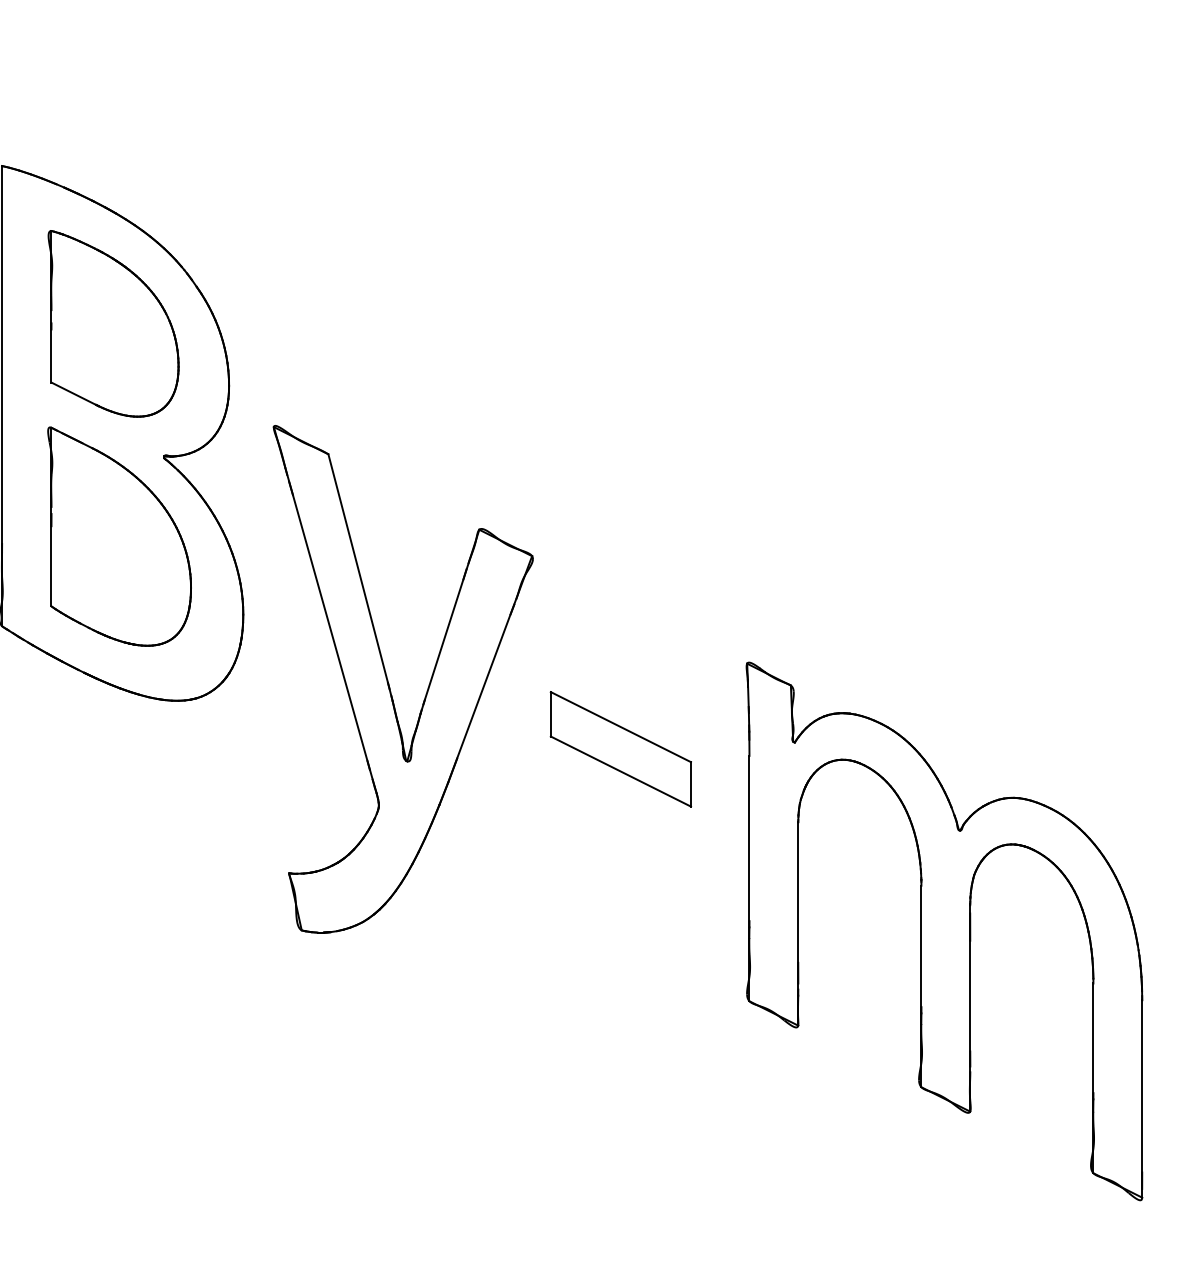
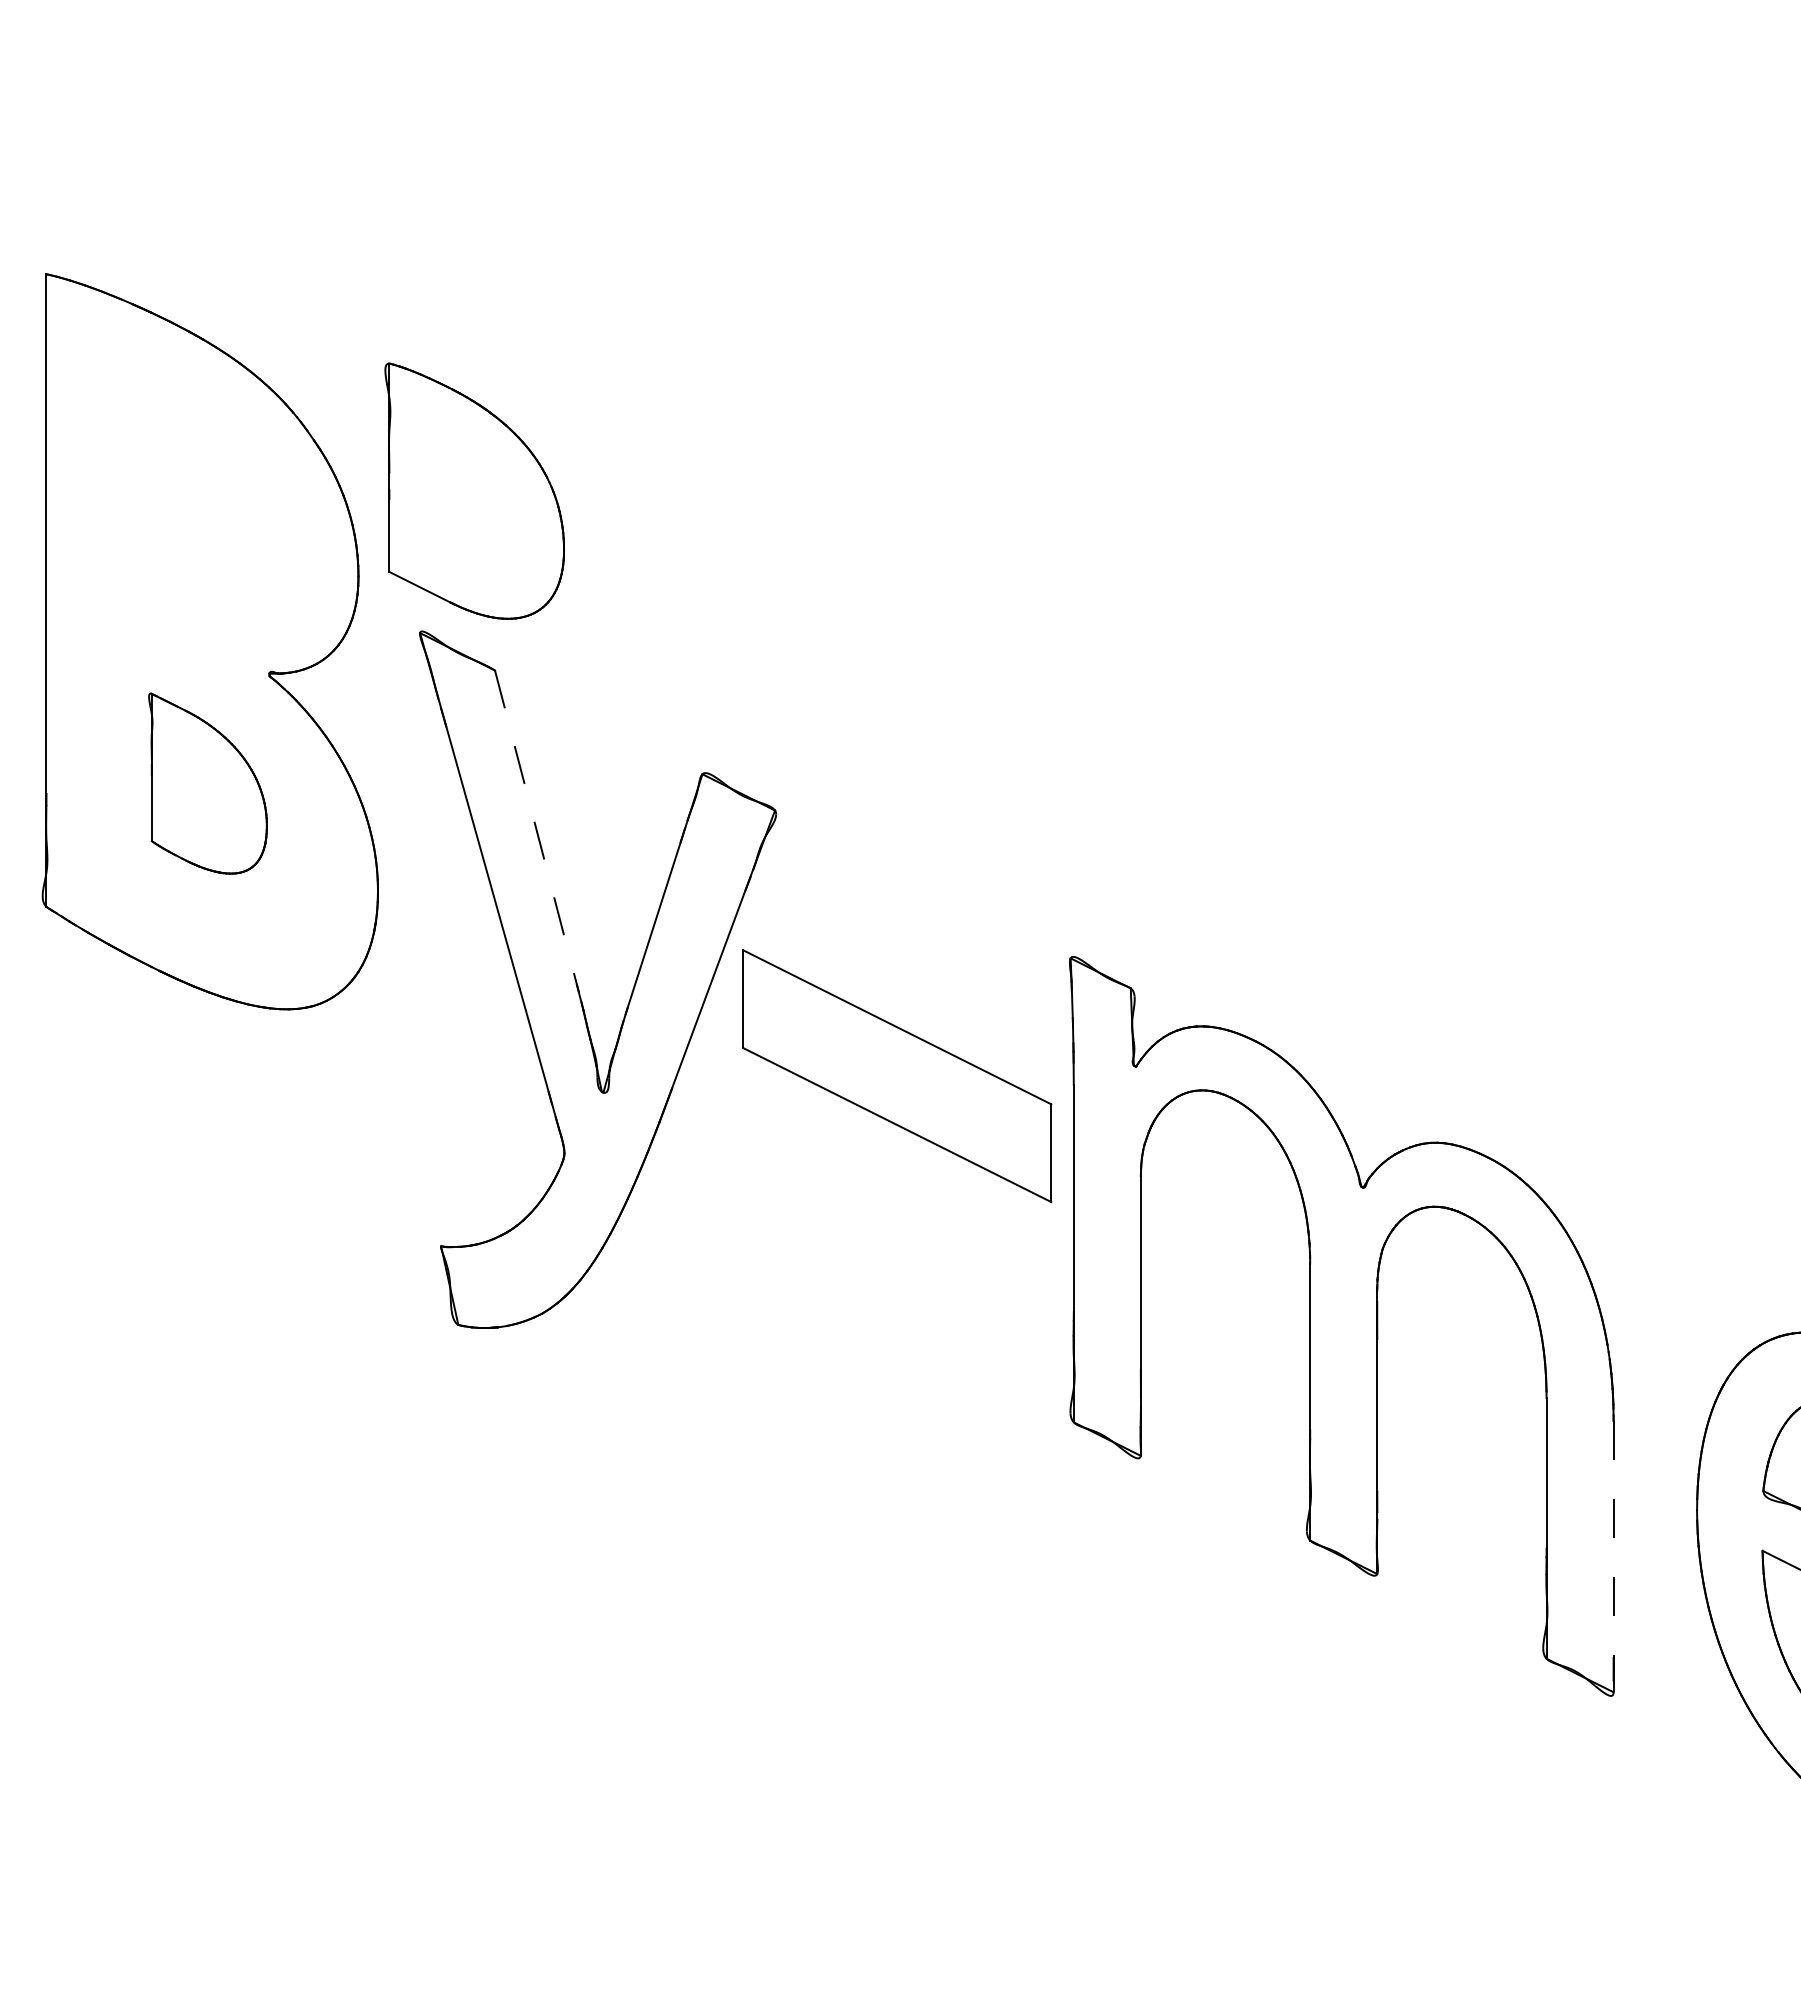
part: (113, 323) -> (474, 490), moved
part: (119, 536) -> (207, 783), size x0.6
line: (359, 571) -> (537, 831), solid -> dashed
part: (620, 748) -> (896, 1075), size x1.6
line: (1142, 1098) -> (1613, 1556), solid -> dashed

